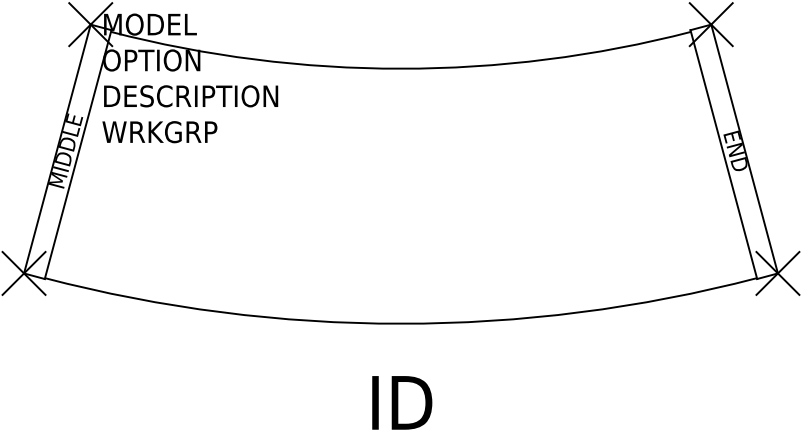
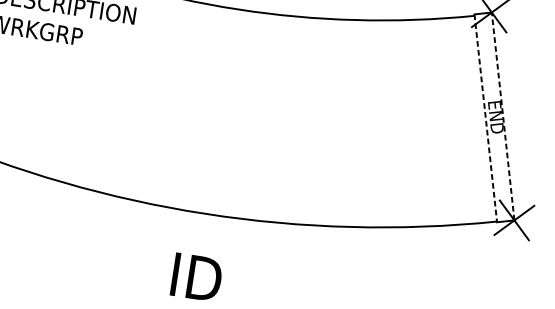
line: (744, 149) -> (502, 116), solid -> dashed
line: (723, 154) -> (485, 118), solid -> dashed

